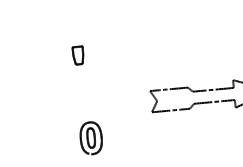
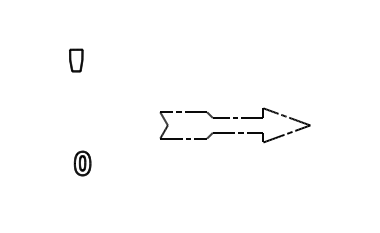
part: (91, 138) -> (82, 163), size x0.6

